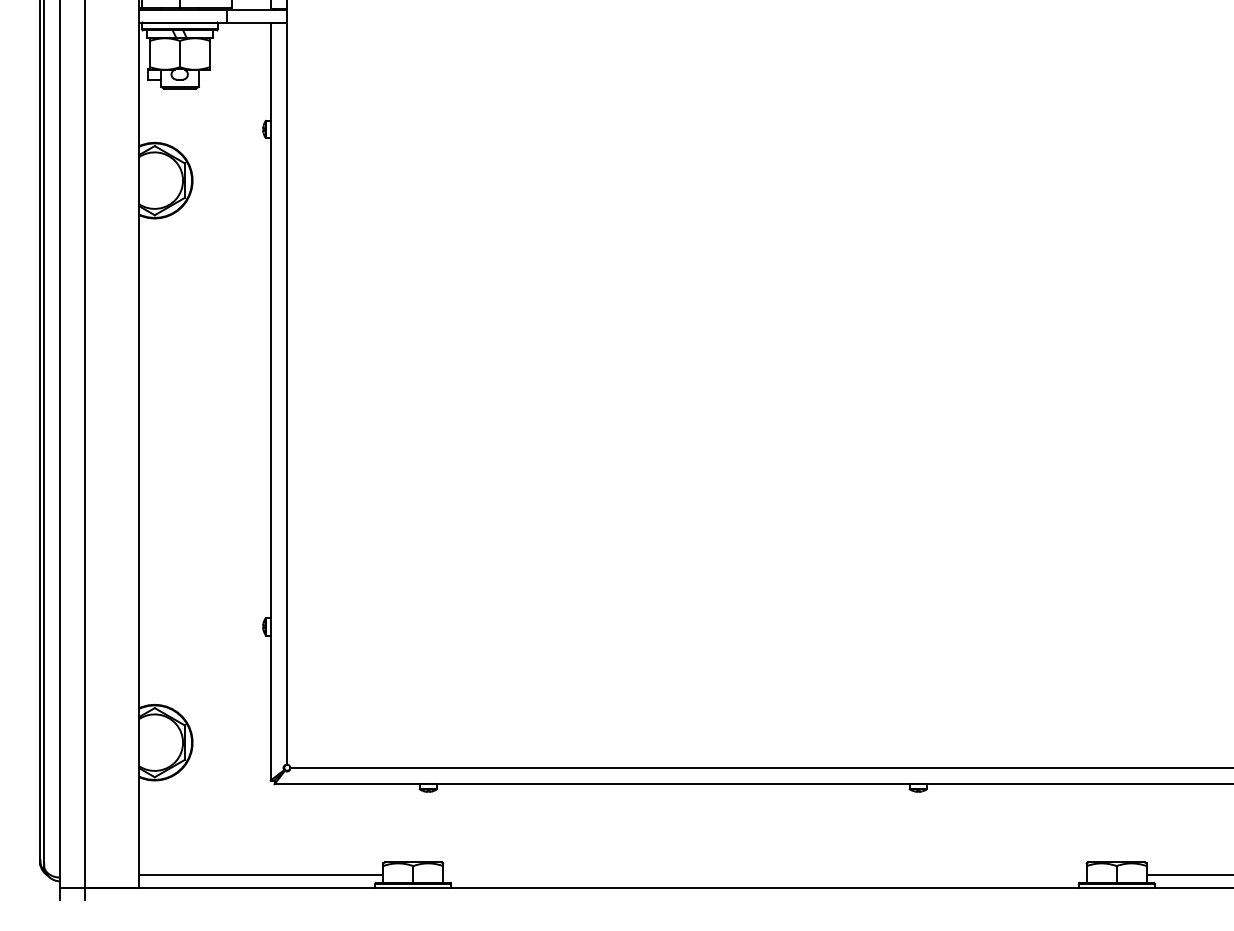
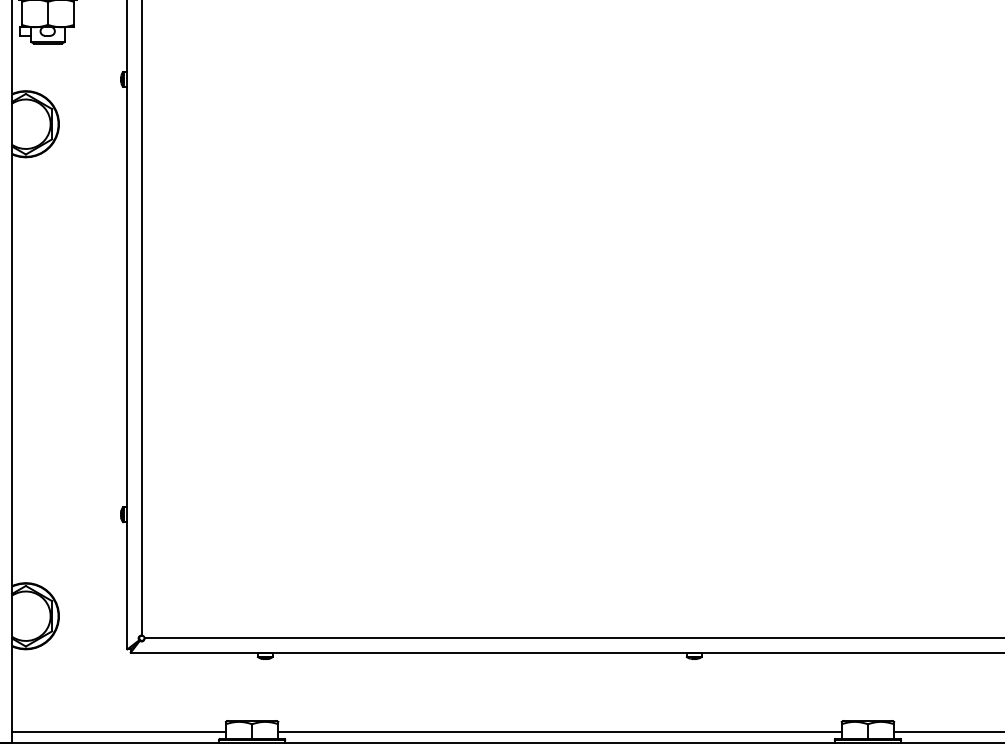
line: (764, 875) -> (559, 732), added

